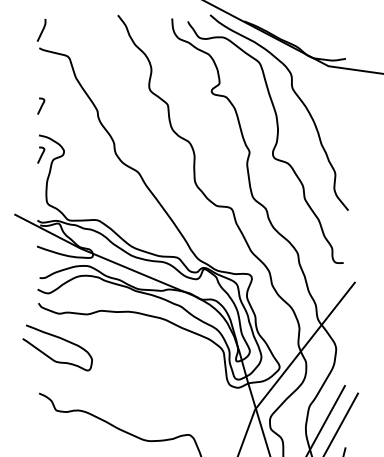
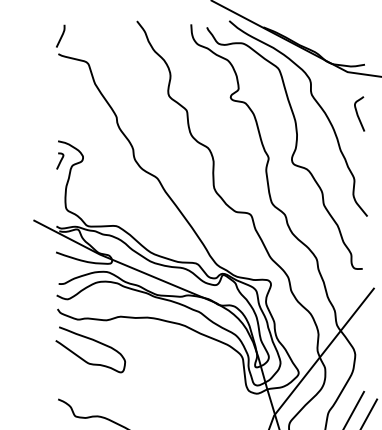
curve: (41, 105) -> (60, 111), removed
curve: (339, 108) -> (358, 114), added
curve: (60, 339) -> (93, 341), moved

